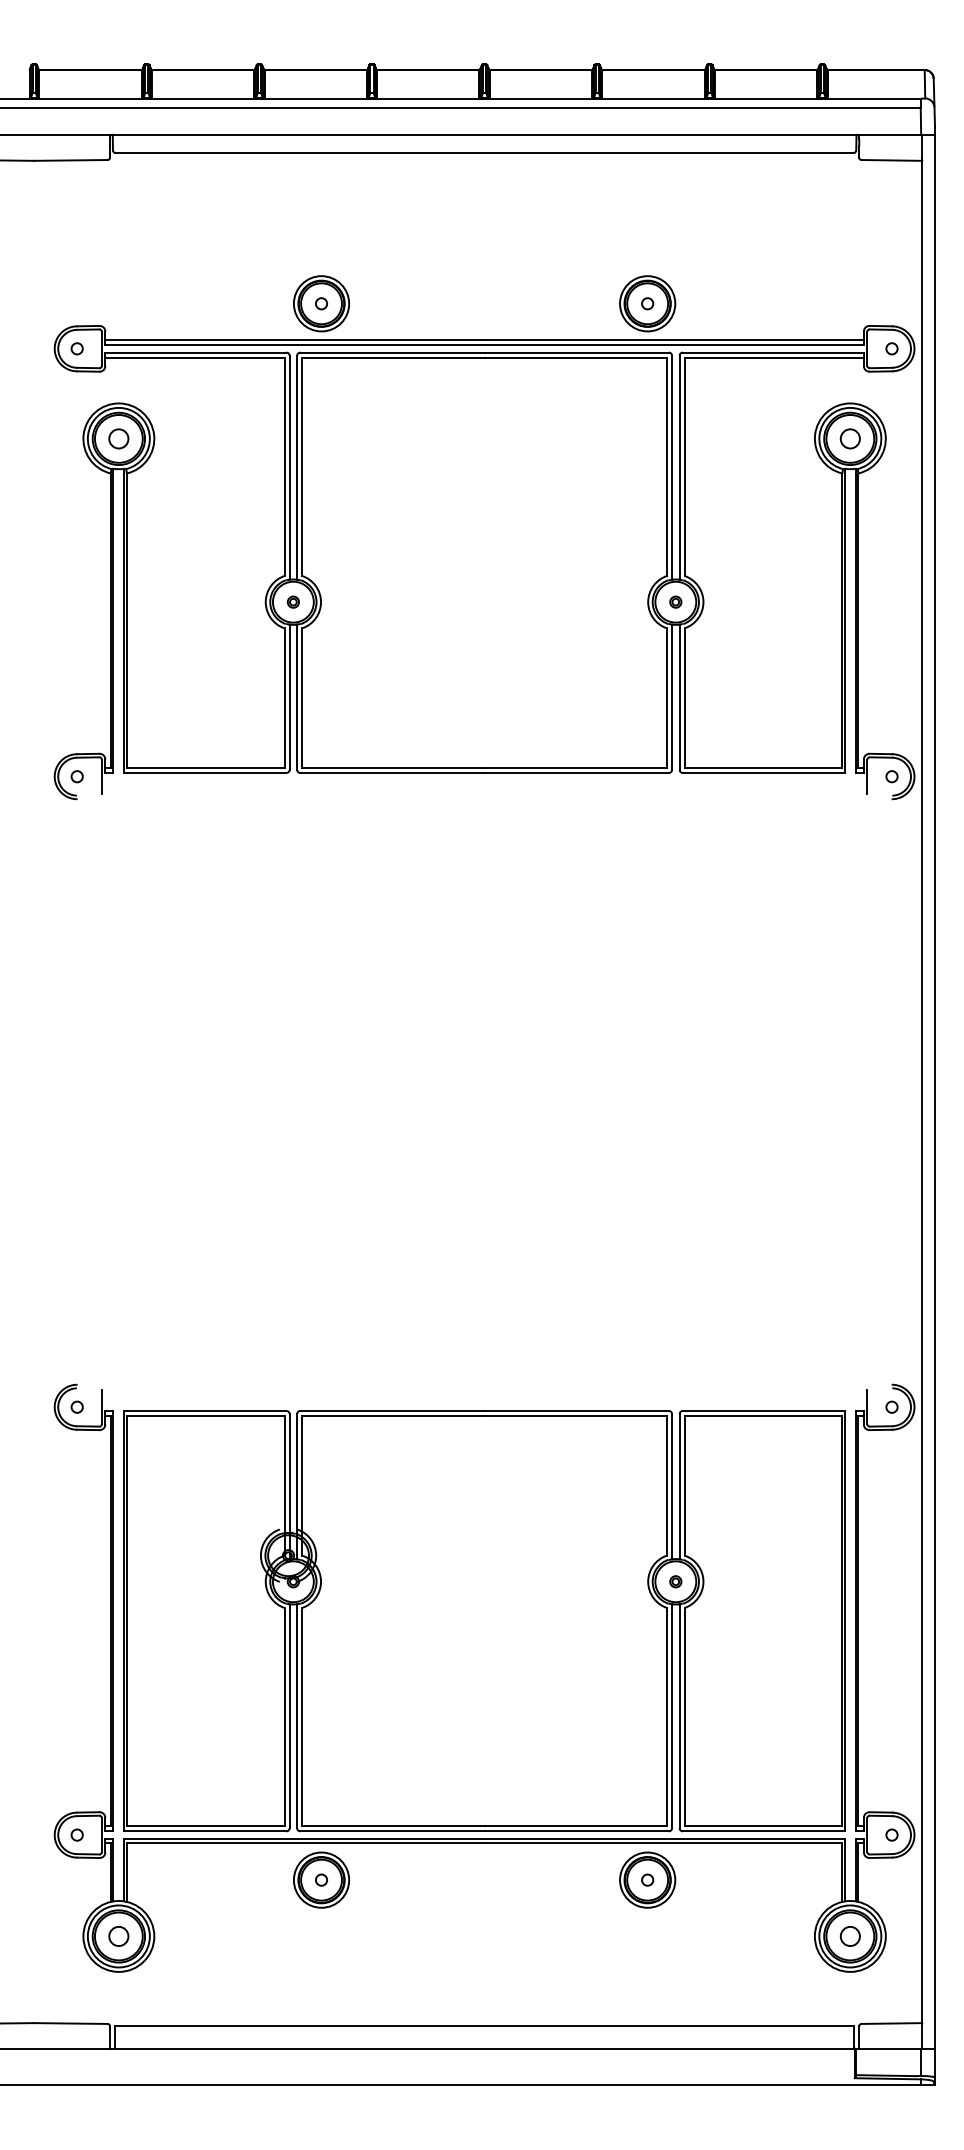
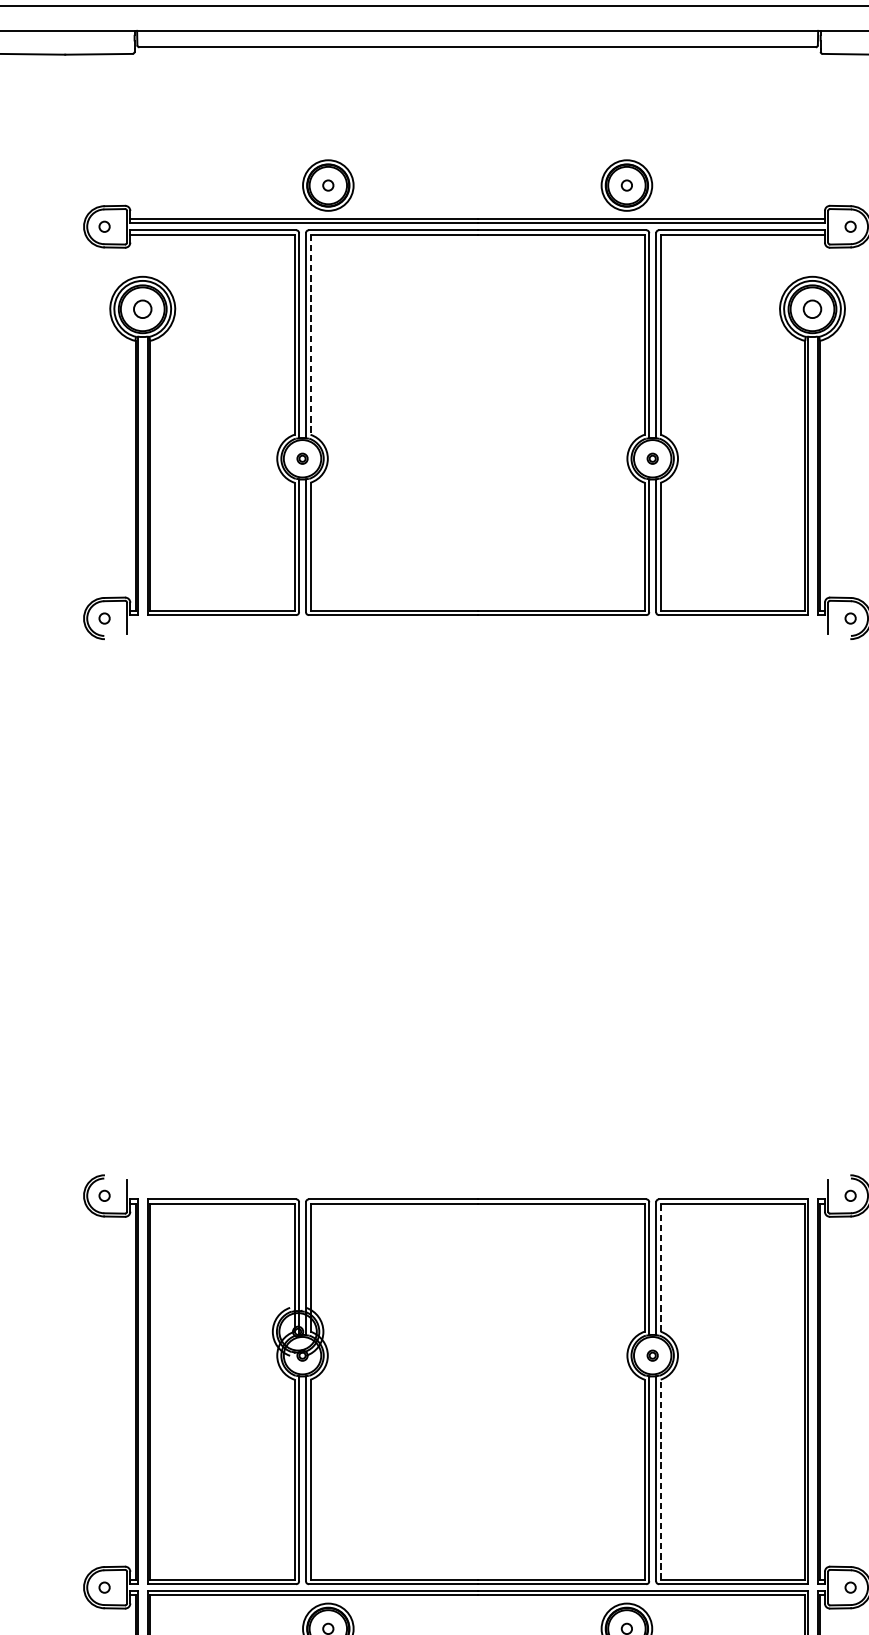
line: (302, 467) -> (310, 335), solid -> dashed
line: (684, 1485) -> (660, 1267), solid -> dashed
line: (684, 1716) -> (660, 1479), solid -> dashed

